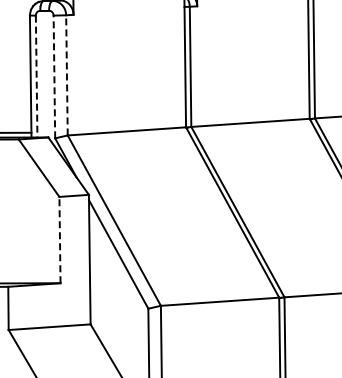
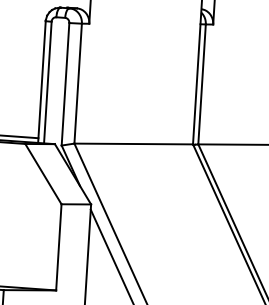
line: (66, 74) -> (77, 82), dashed -> solid
line: (36, 76) -> (47, 82), dashed -> solid
line: (54, 76) -> (65, 83), dashed -> solid
line: (59, 239) -> (58, 246), dashed -> solid

